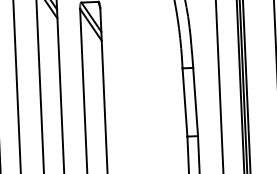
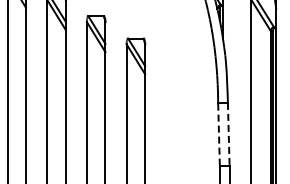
line: (184, 101) -> (218, 133), solid -> dashed
line: (195, 102) -> (228, 134), solid -> dashed

